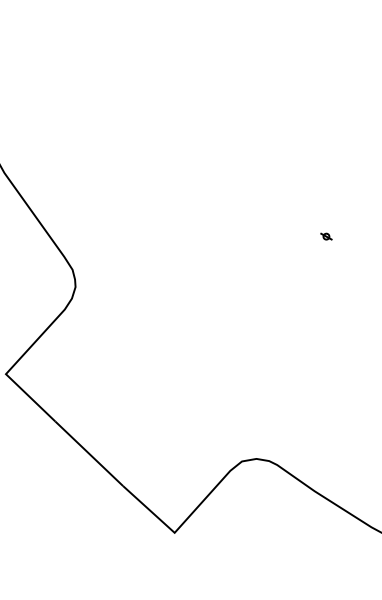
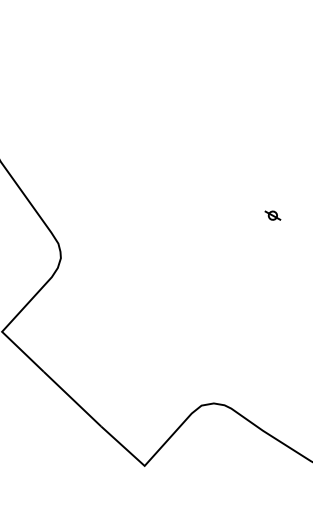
part: (326, 236) -> (273, 215), size x1.67

